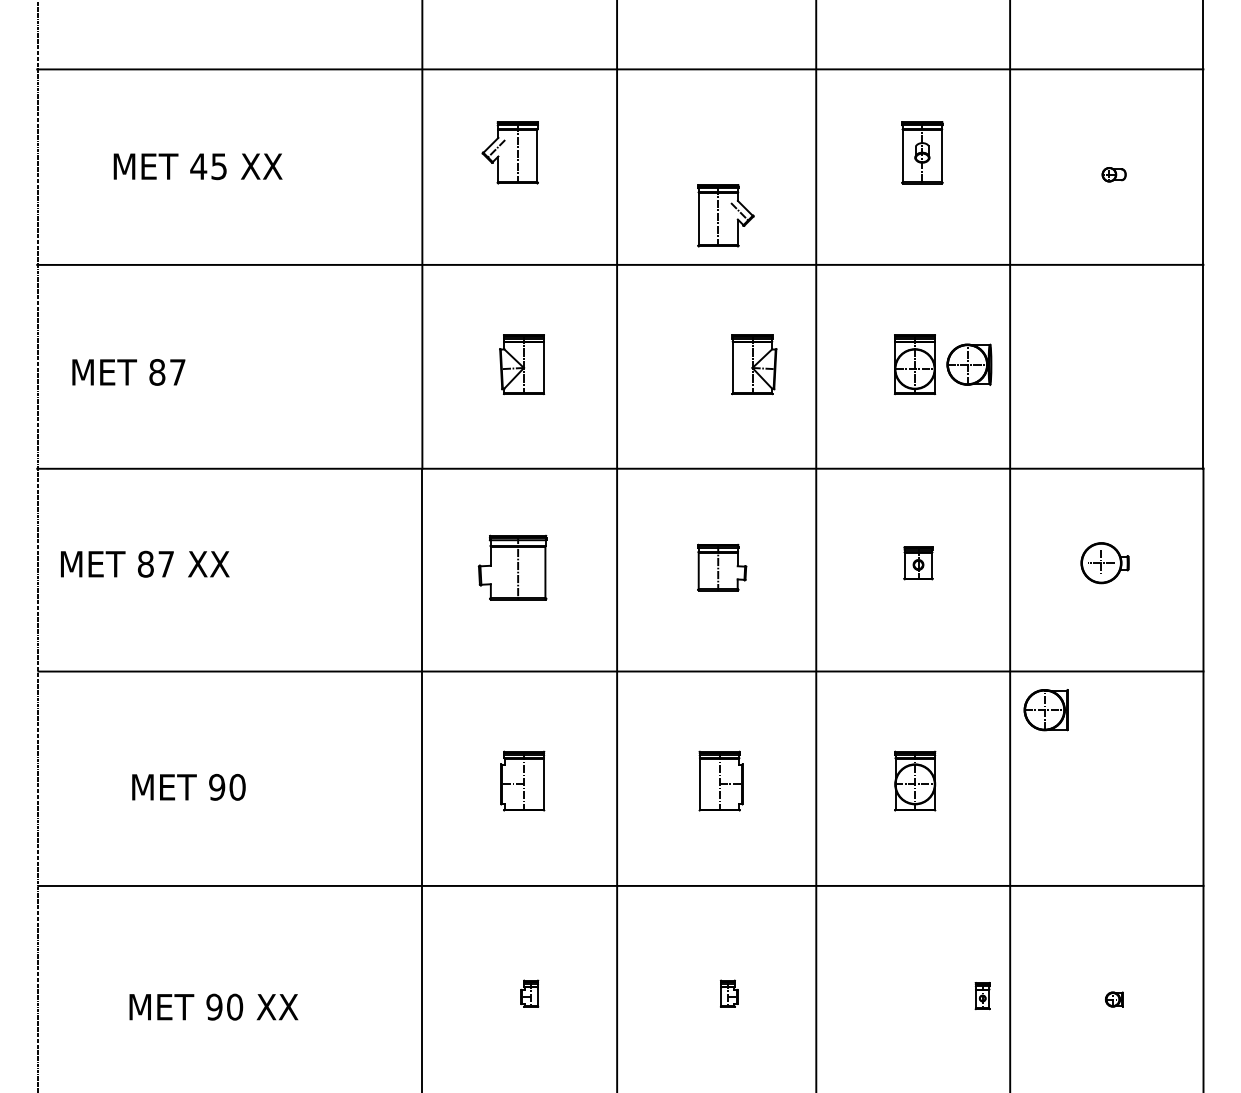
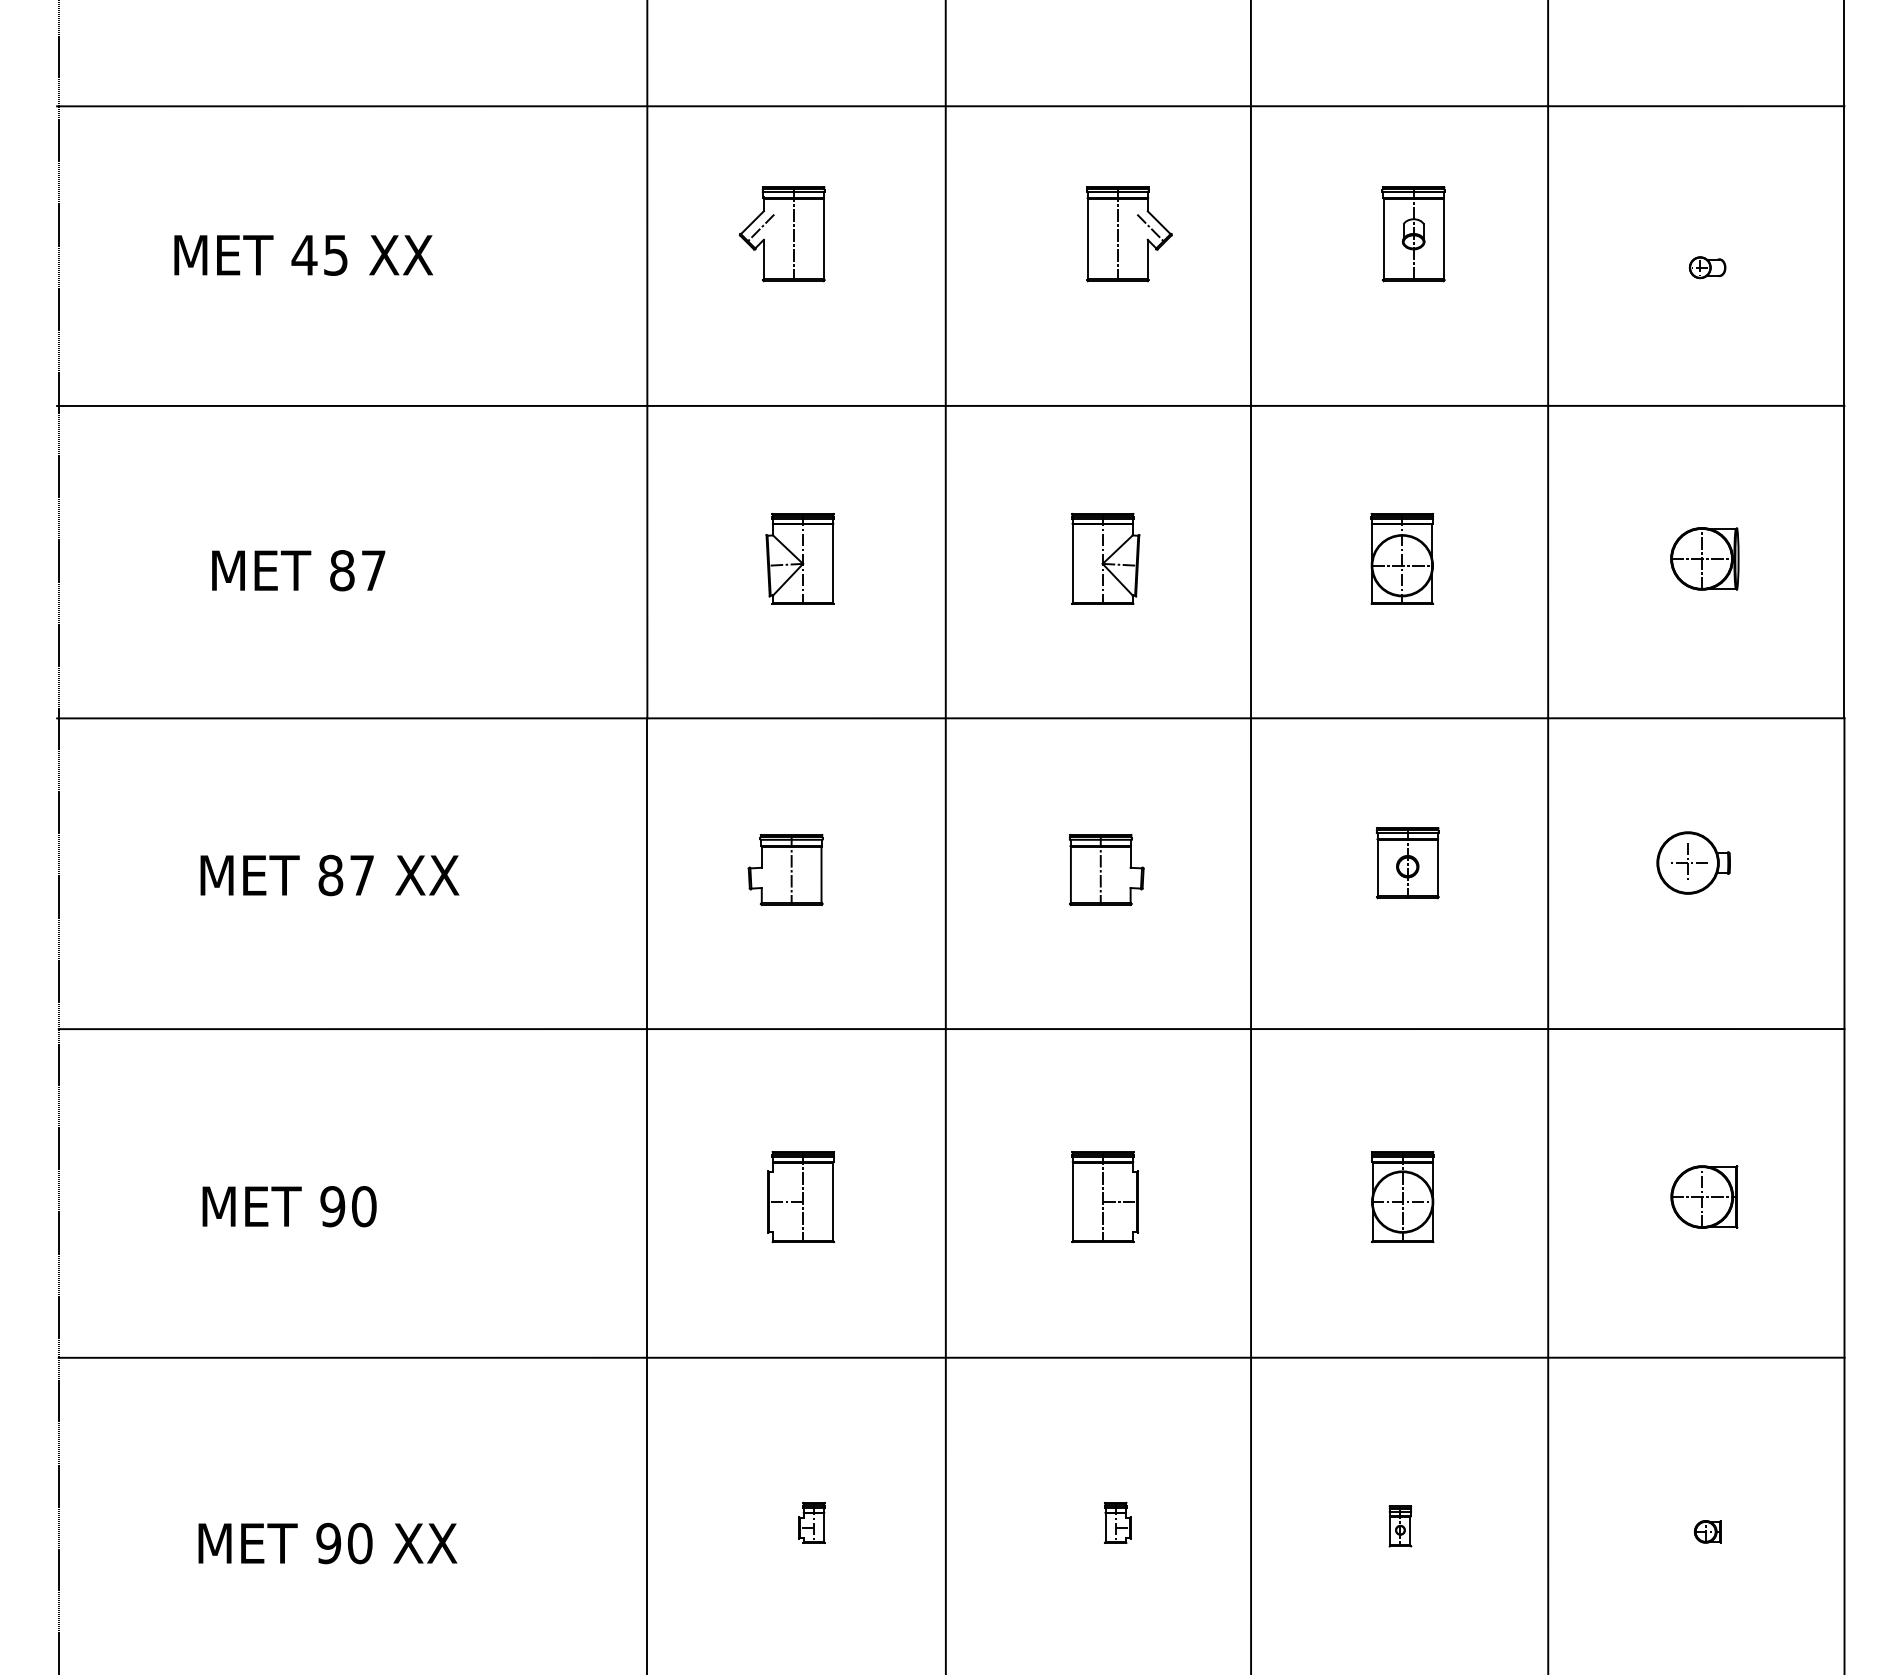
part: (725, 215) -> (1128, 233), moved
part: (754, 364) -> (1105, 558), moved
part: (969, 364) -> (1705, 558), moved
text: (128, 372) -> (298, 570), moved
text: (145, 563) -> (330, 874), moved
part: (918, 563) -> (1407, 863), size x1.43
part: (512, 567) -> (785, 869), size x0.71
part: (1045, 710) -> (1703, 1197), moved
part: (982, 996) -> (1400, 1527), moved

